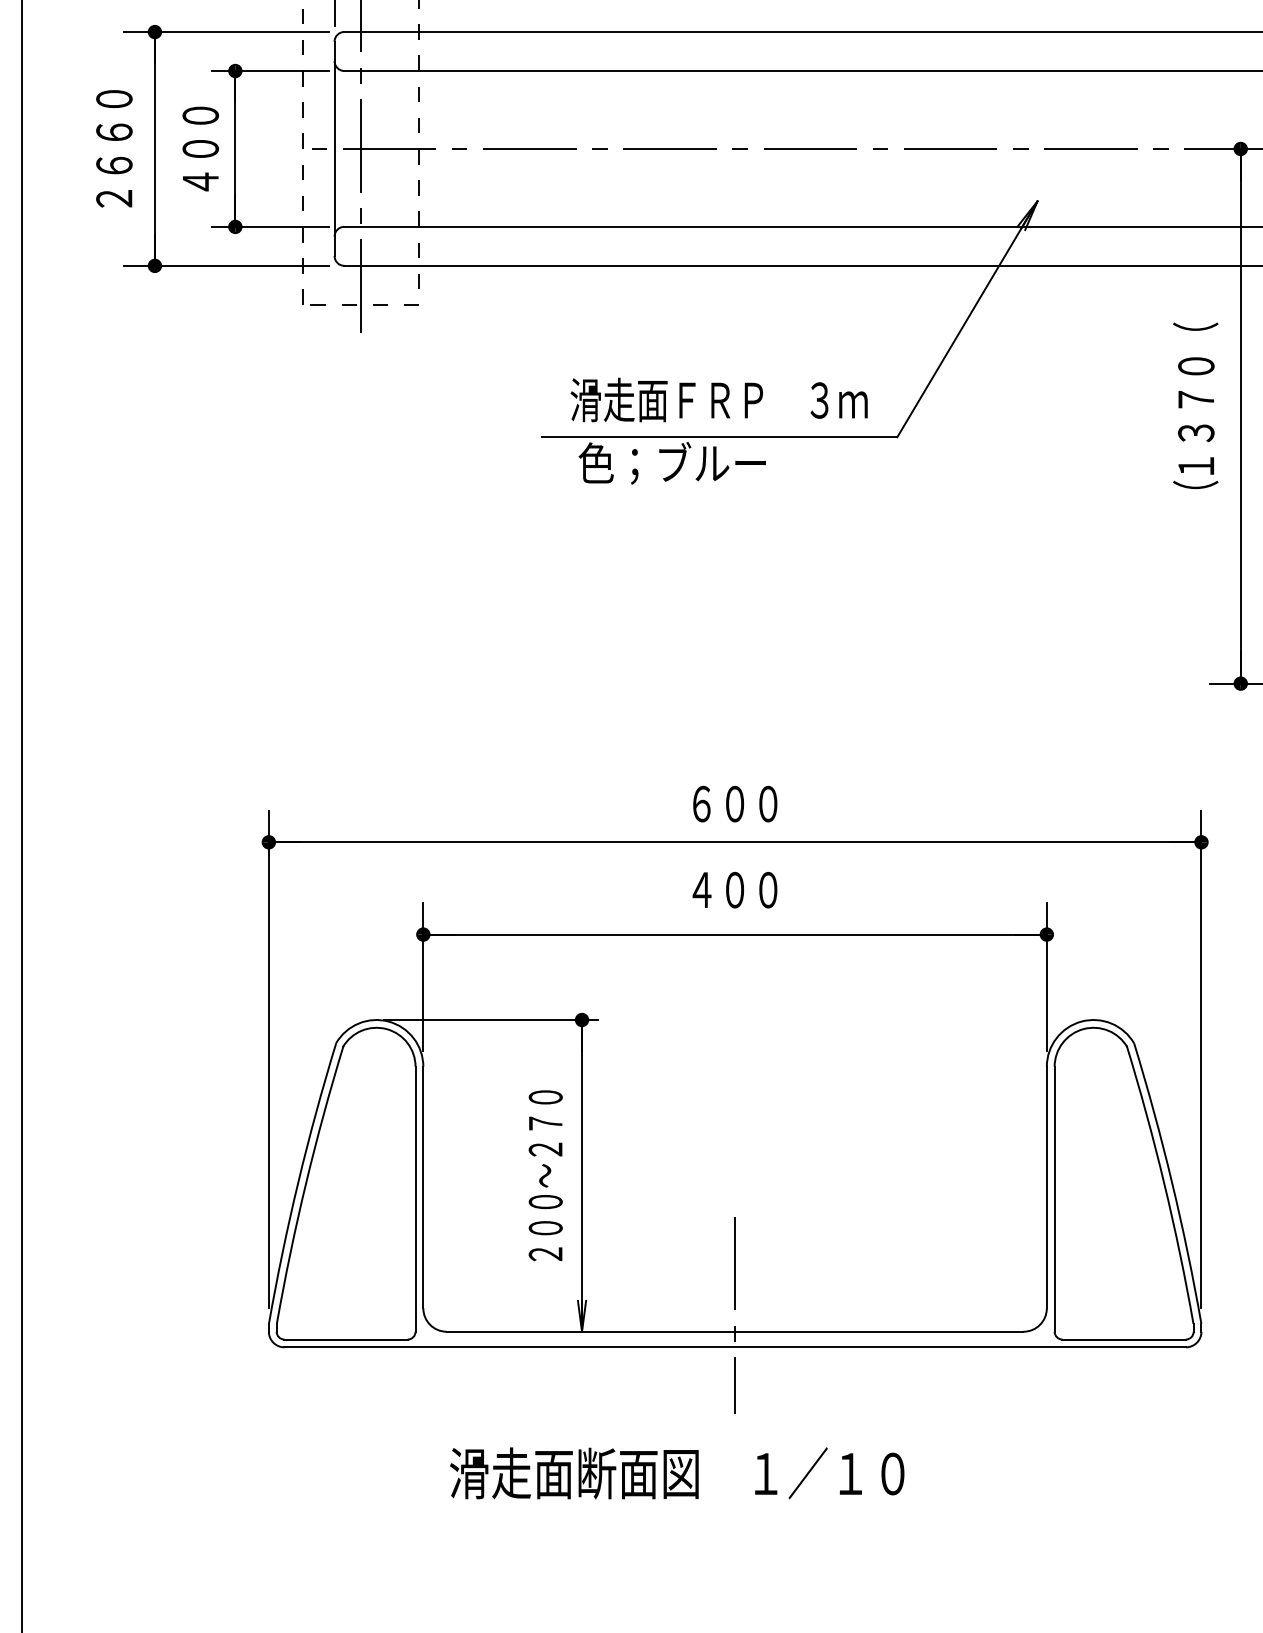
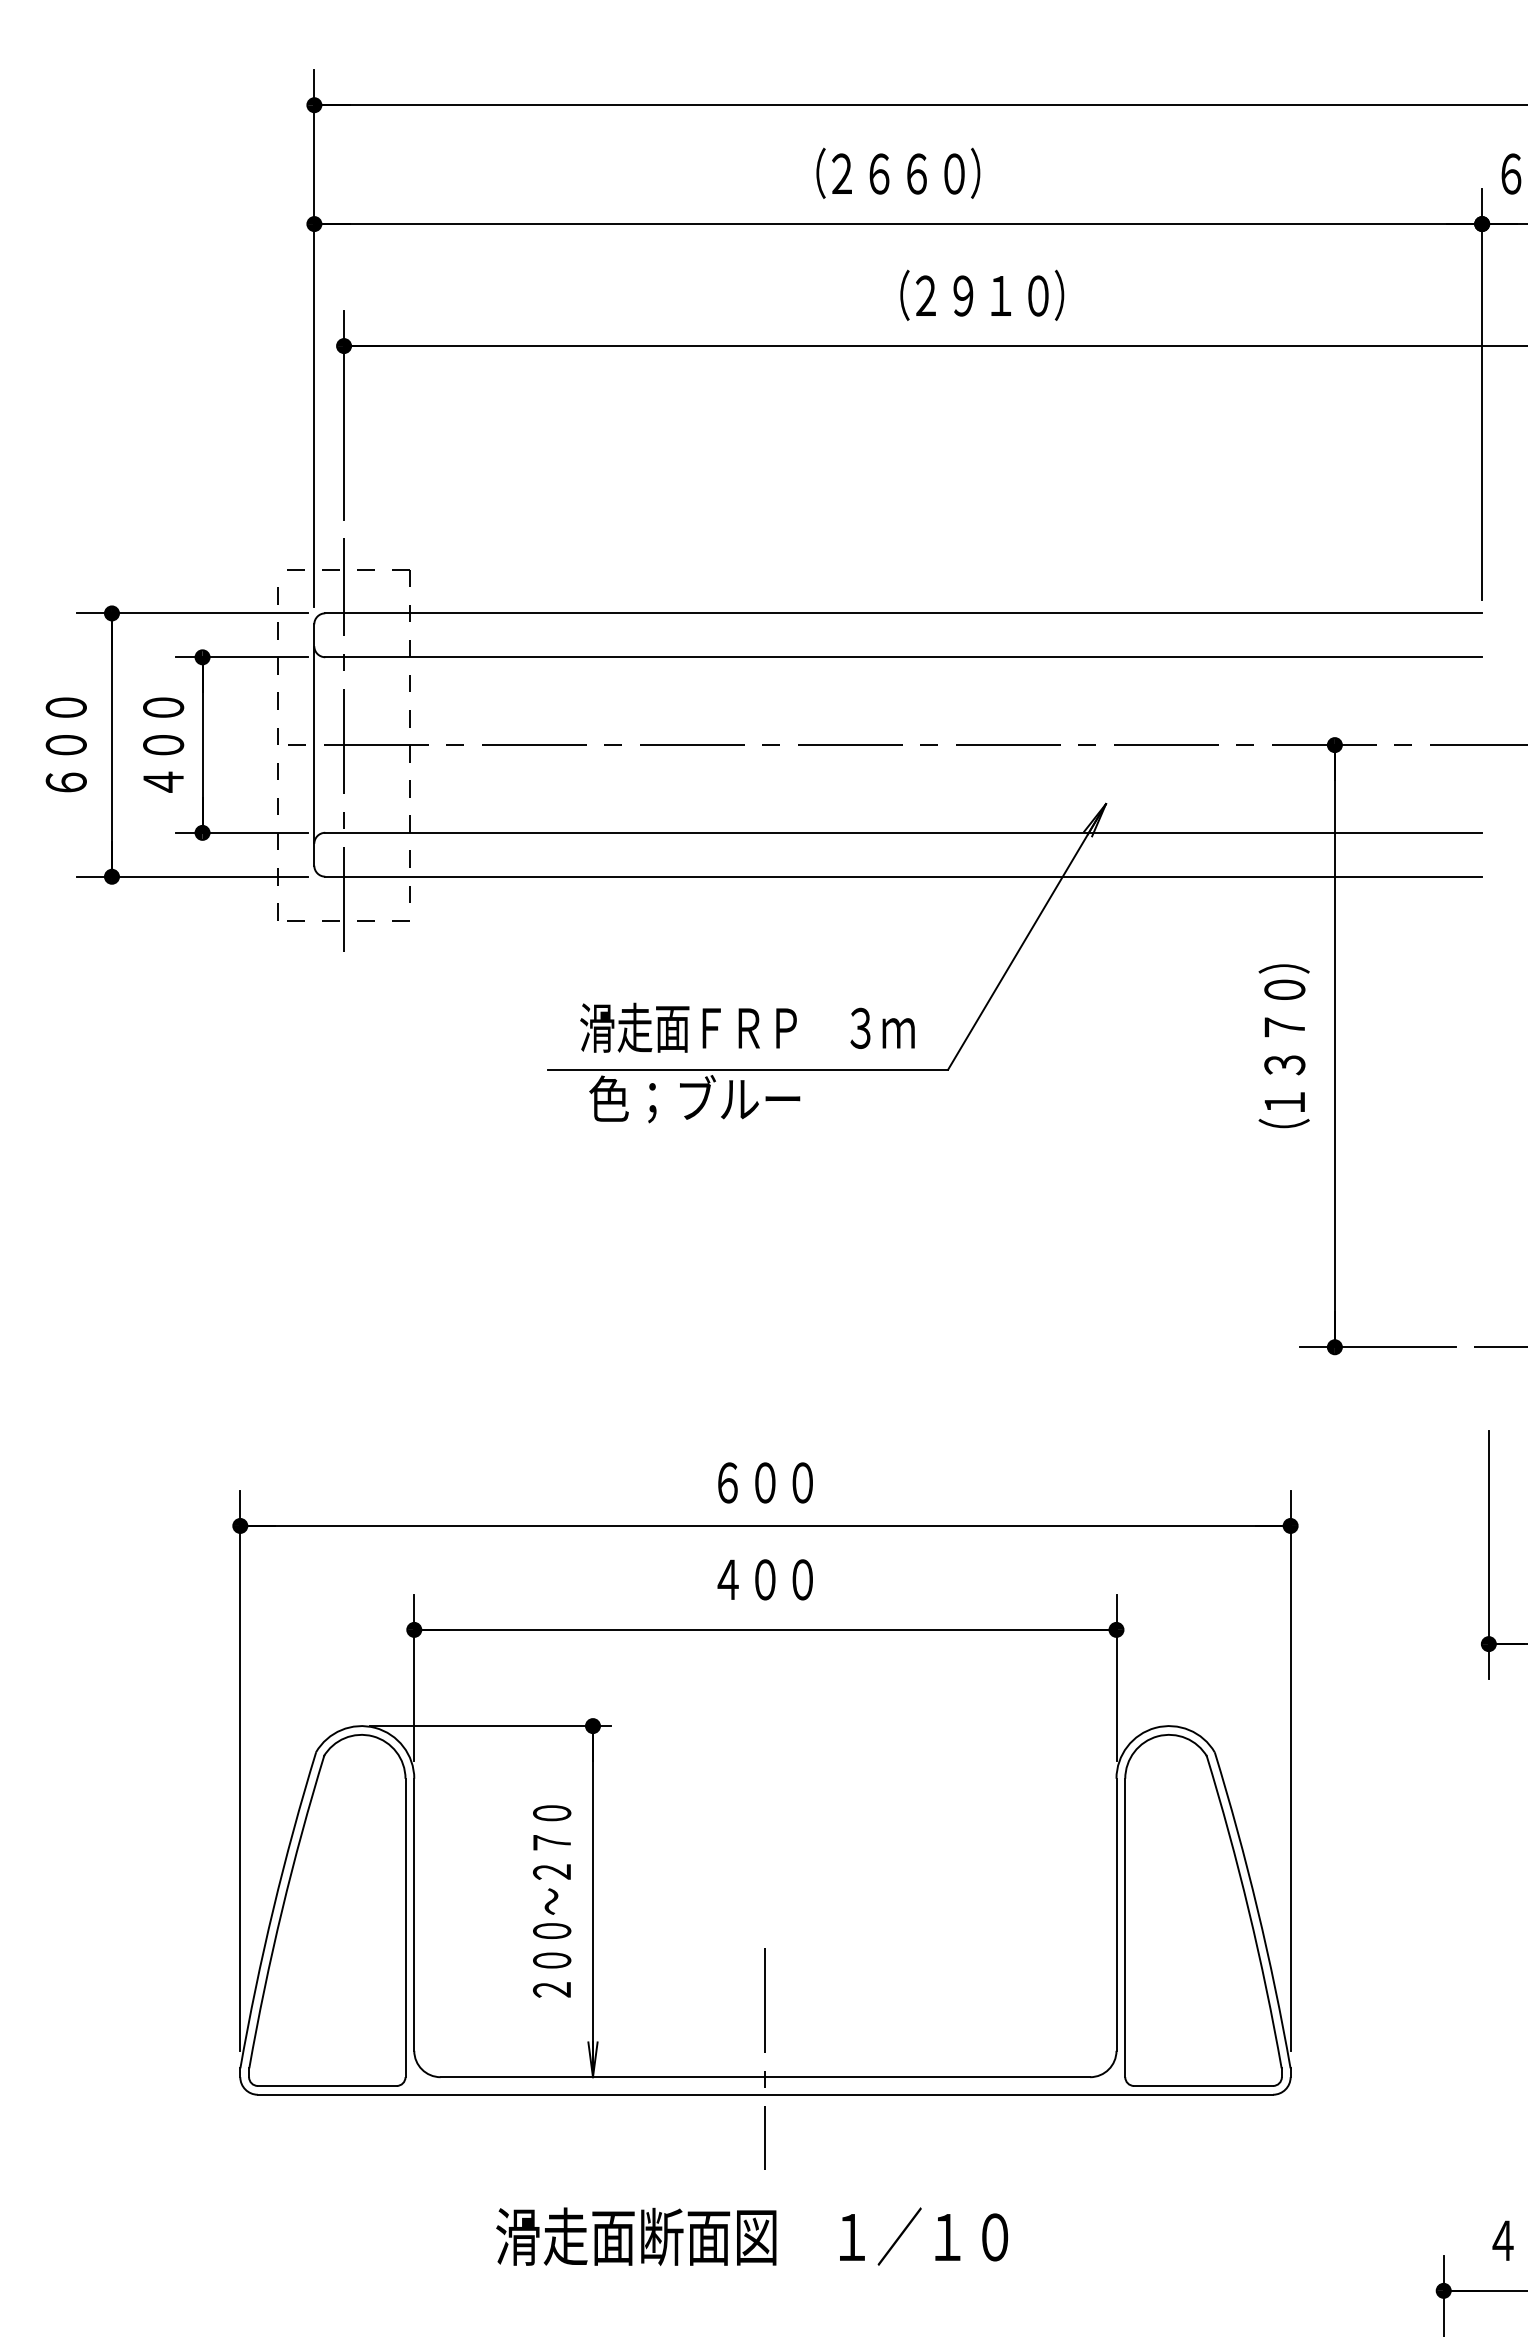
text: (113, 148) -> (65, 744), ２６６０ -> ６００
text: (1195, 336) -> (1283, 956), （ -> ）
text: (676, 1473) -> (751, 2236), moved

